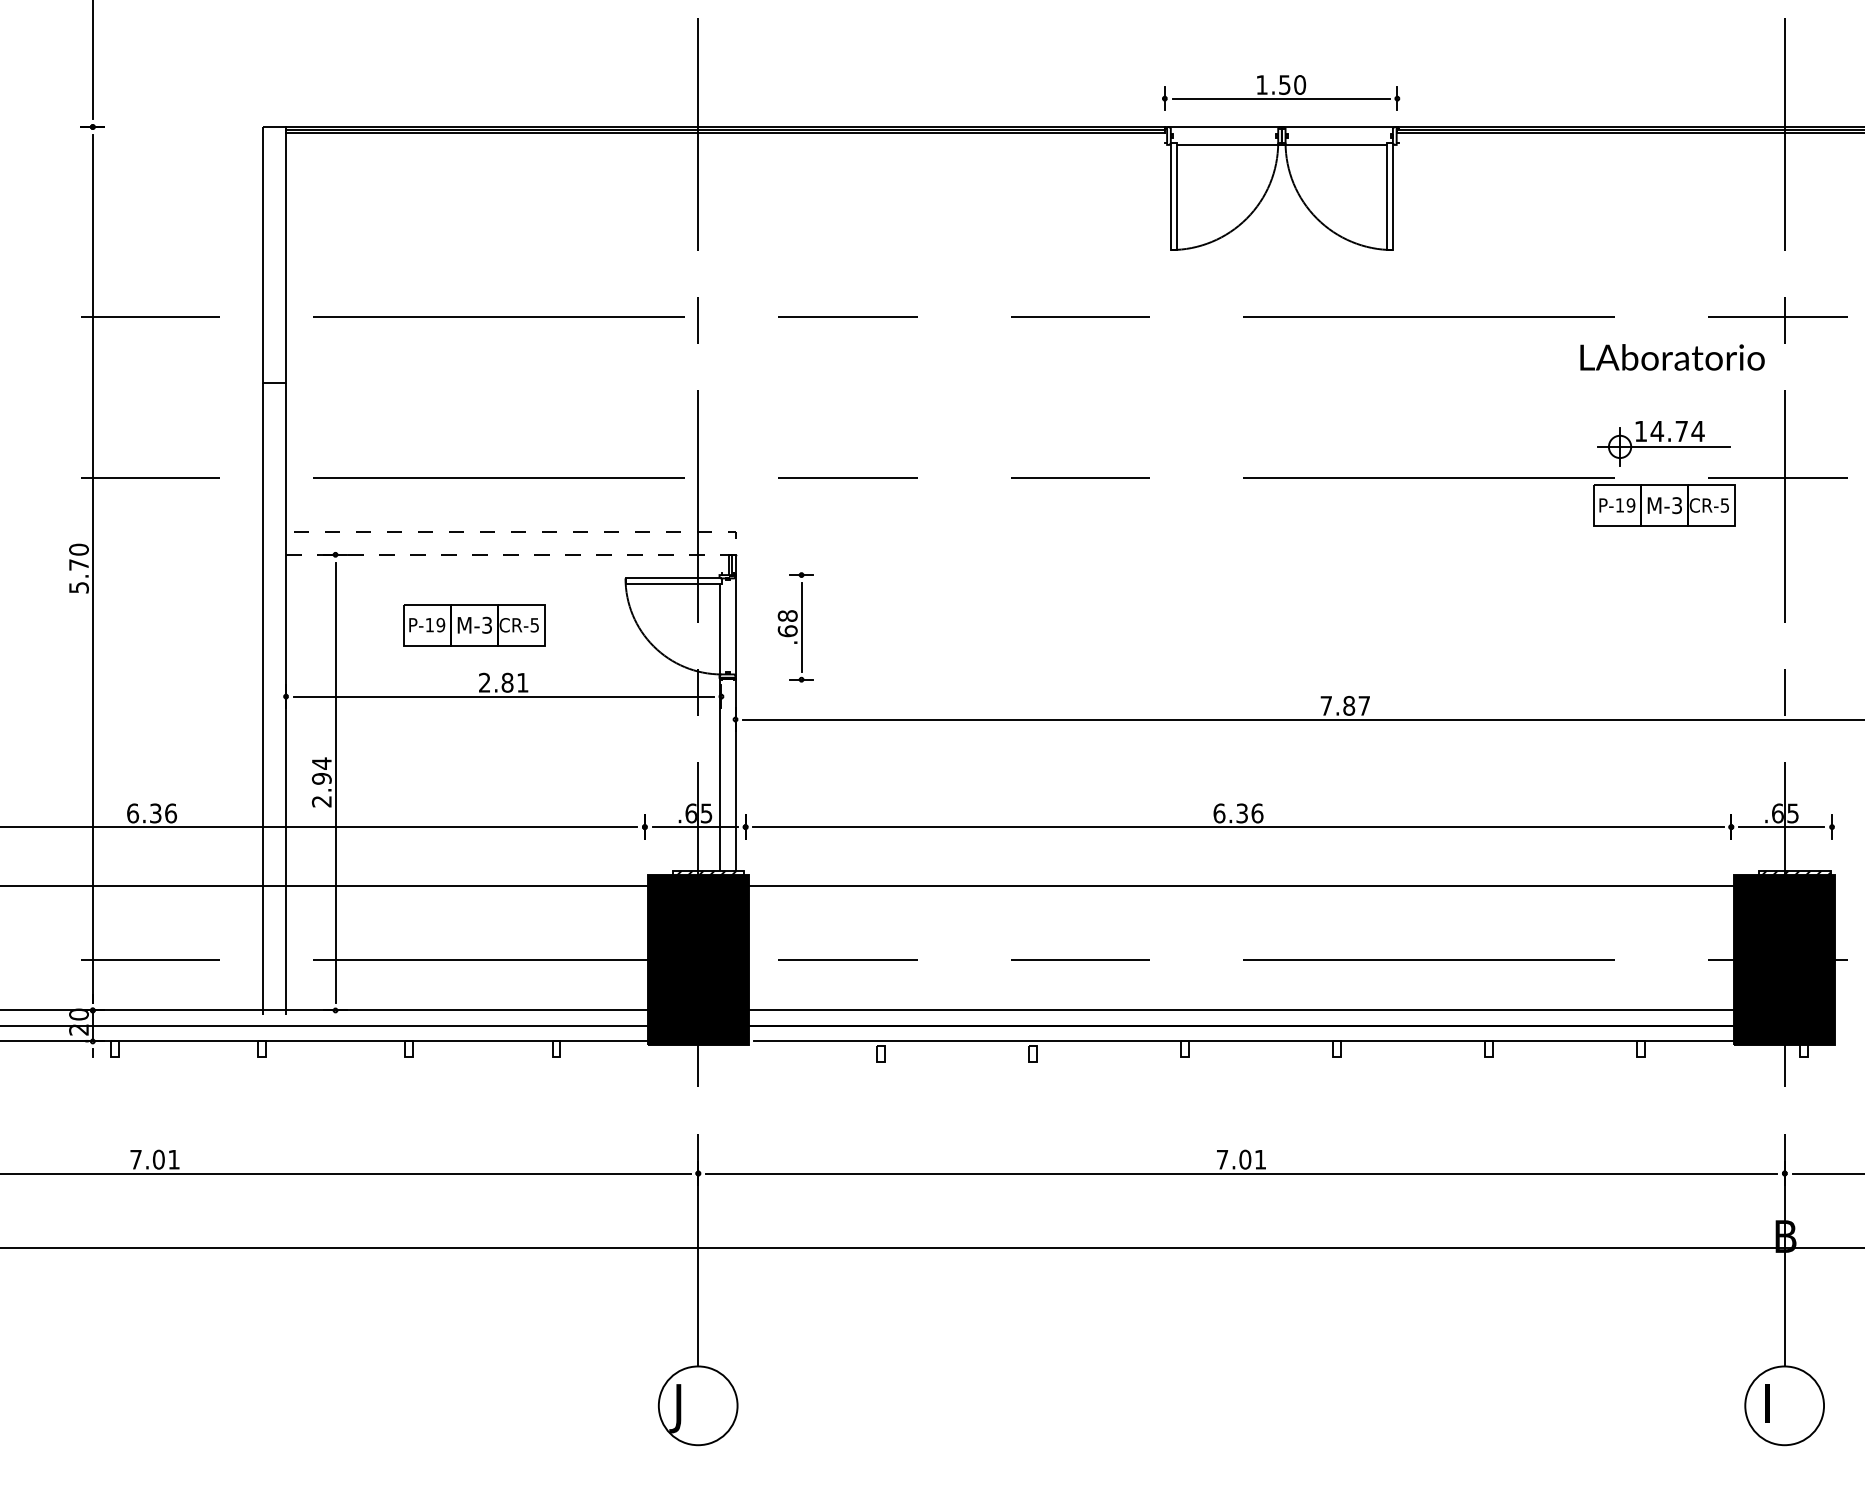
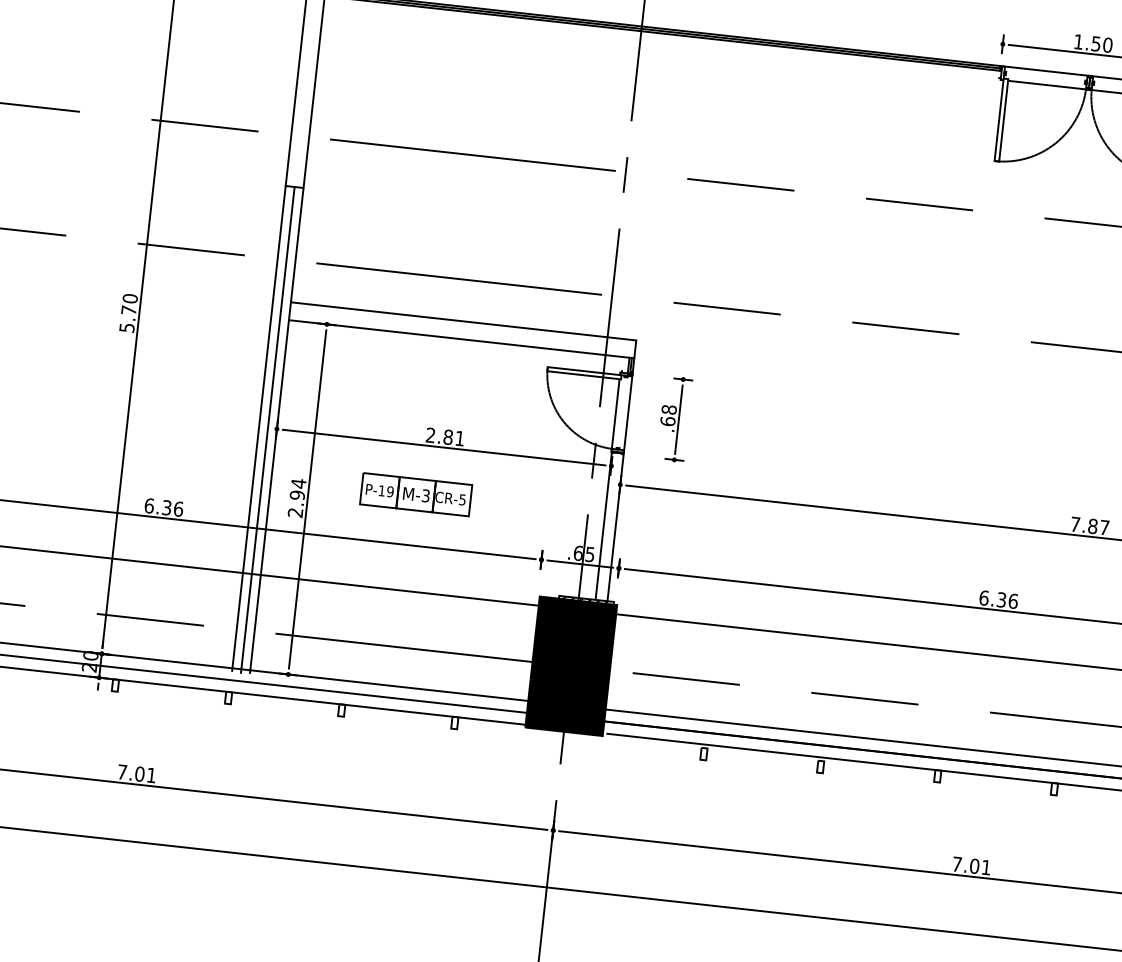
line: (735, 543) -> (635, 349), dashed -> solid
part: (474, 625) -> (416, 494), moved
line: (274, 698) -> (267, 429), added

